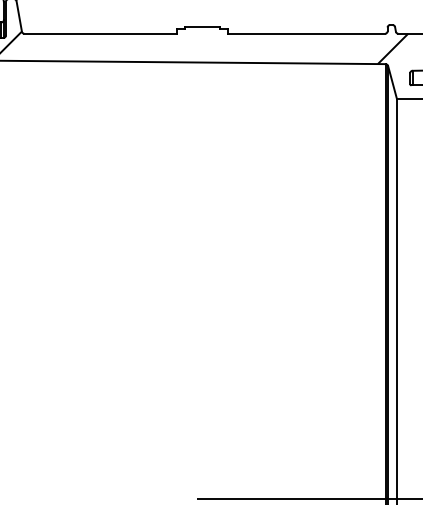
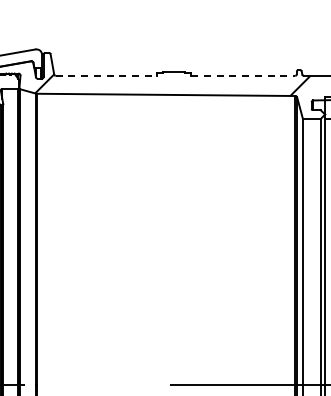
line: (100, 33) -> (106, 75), solid -> dashed
line: (307, 33) -> (243, 75), solid -> dashed

